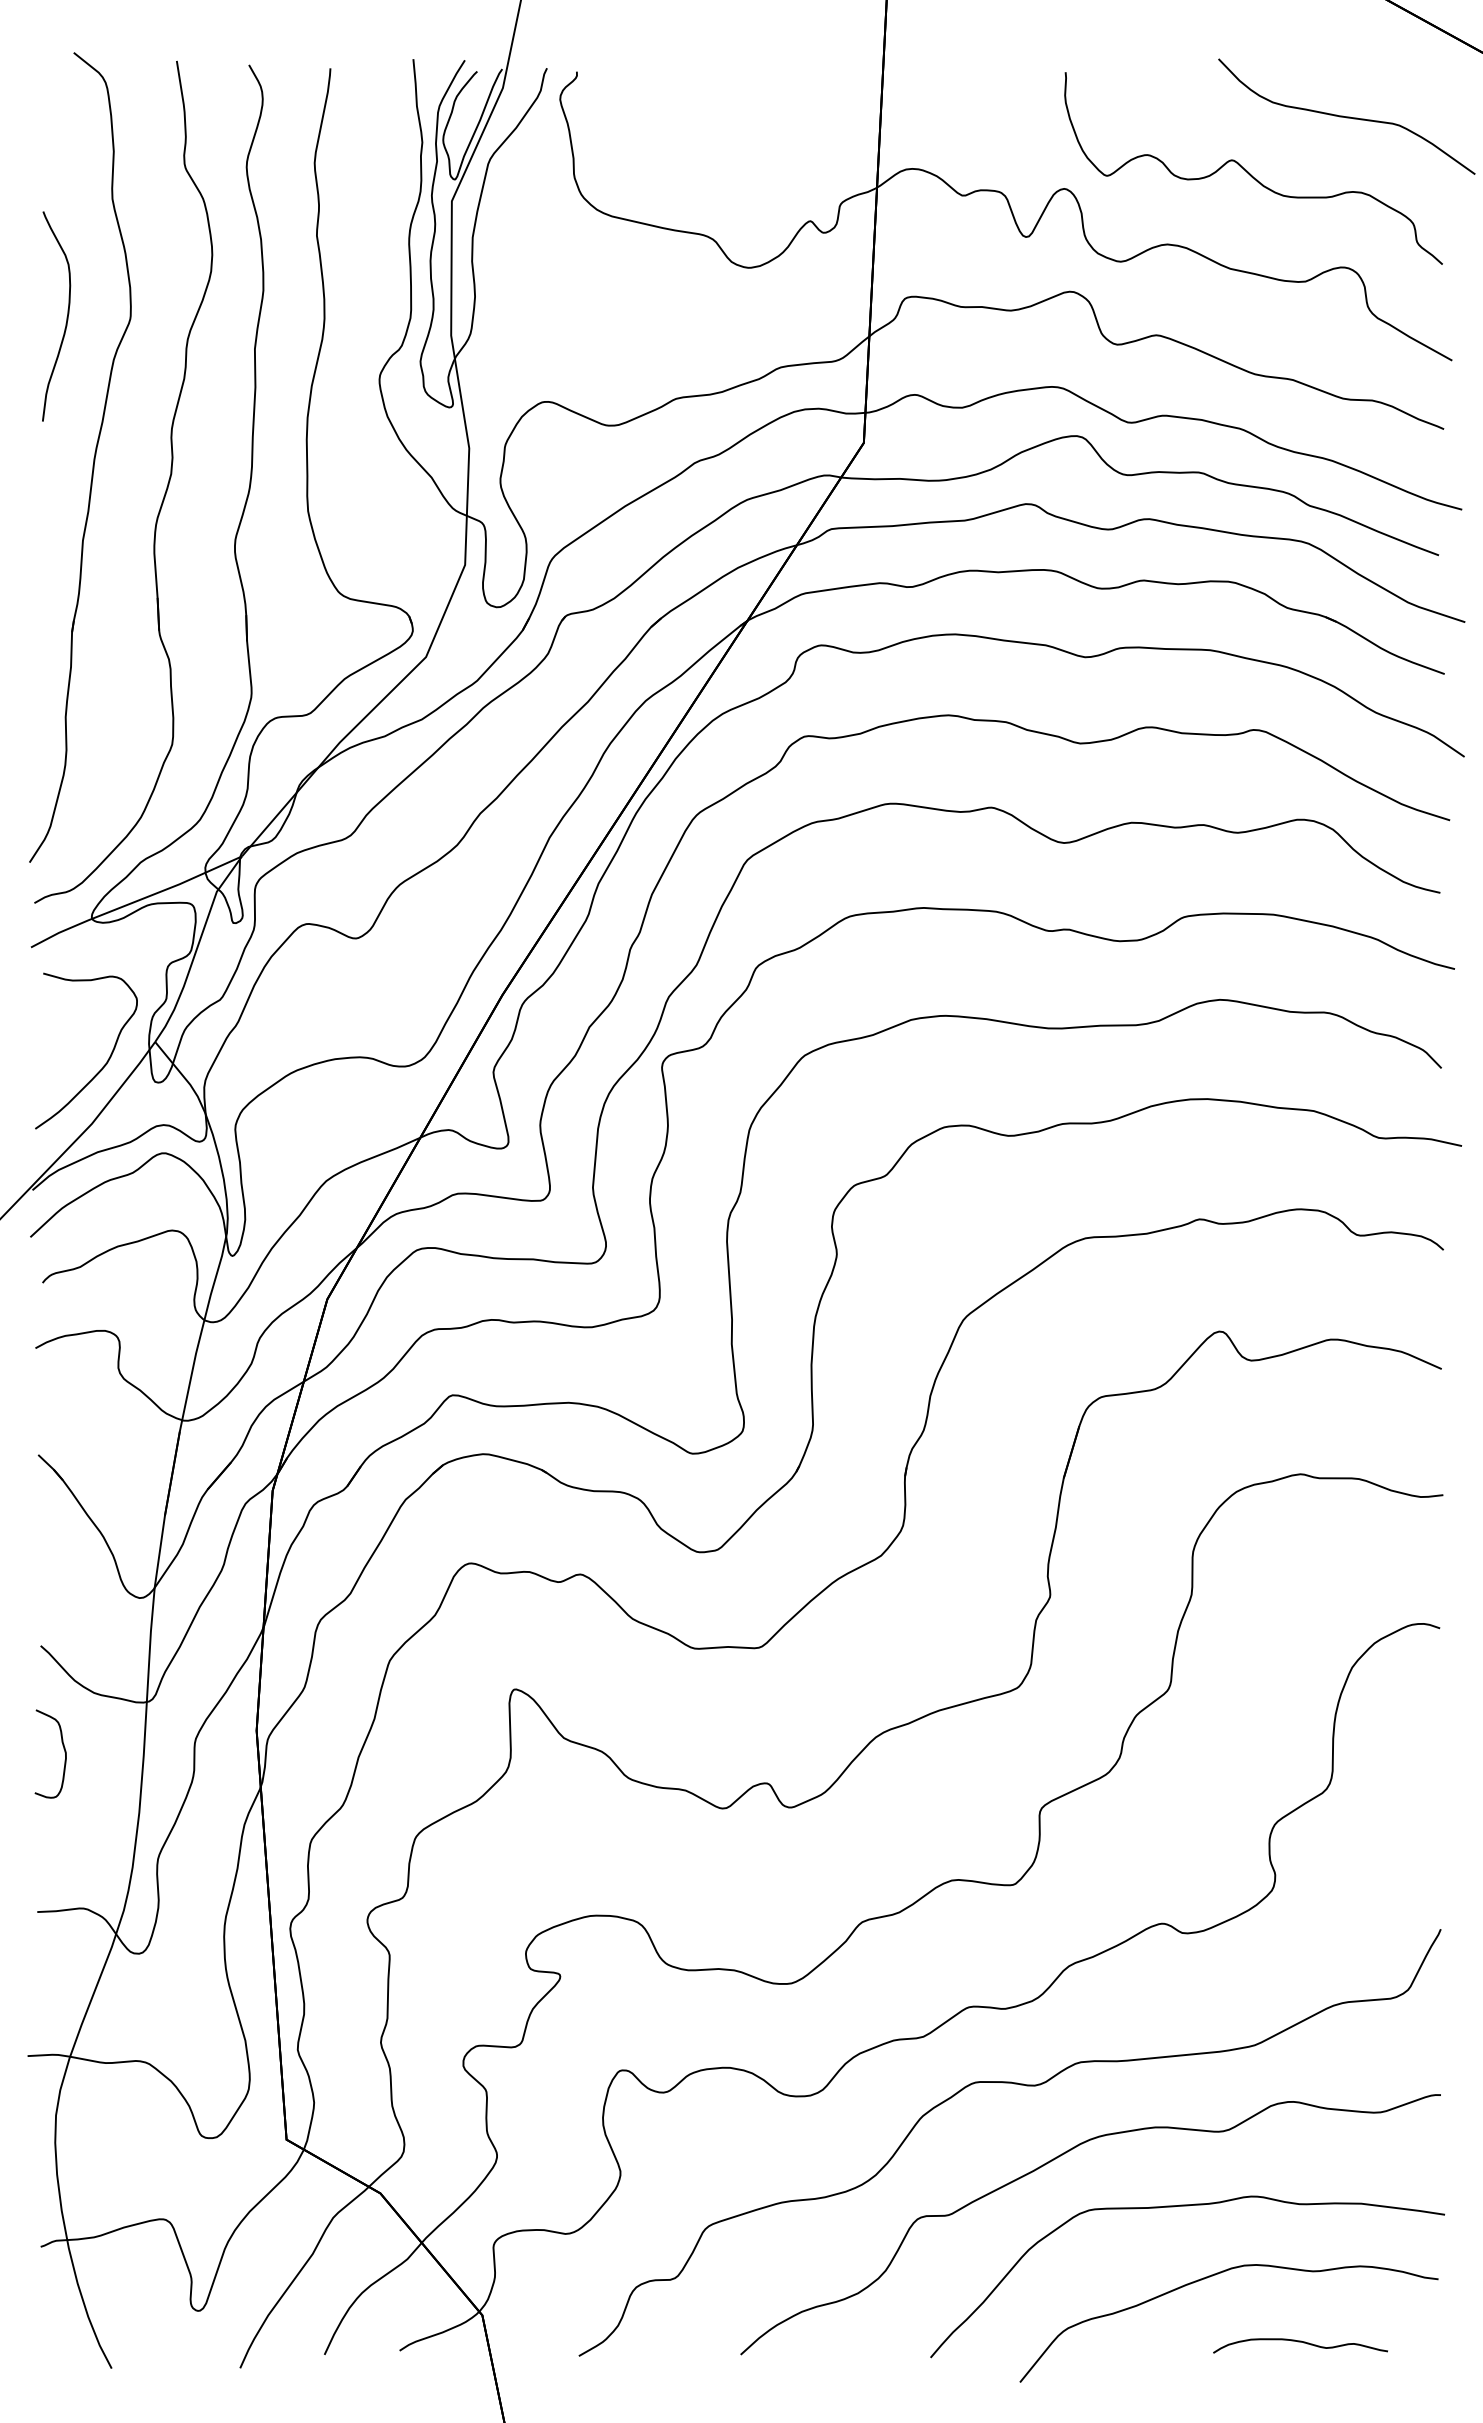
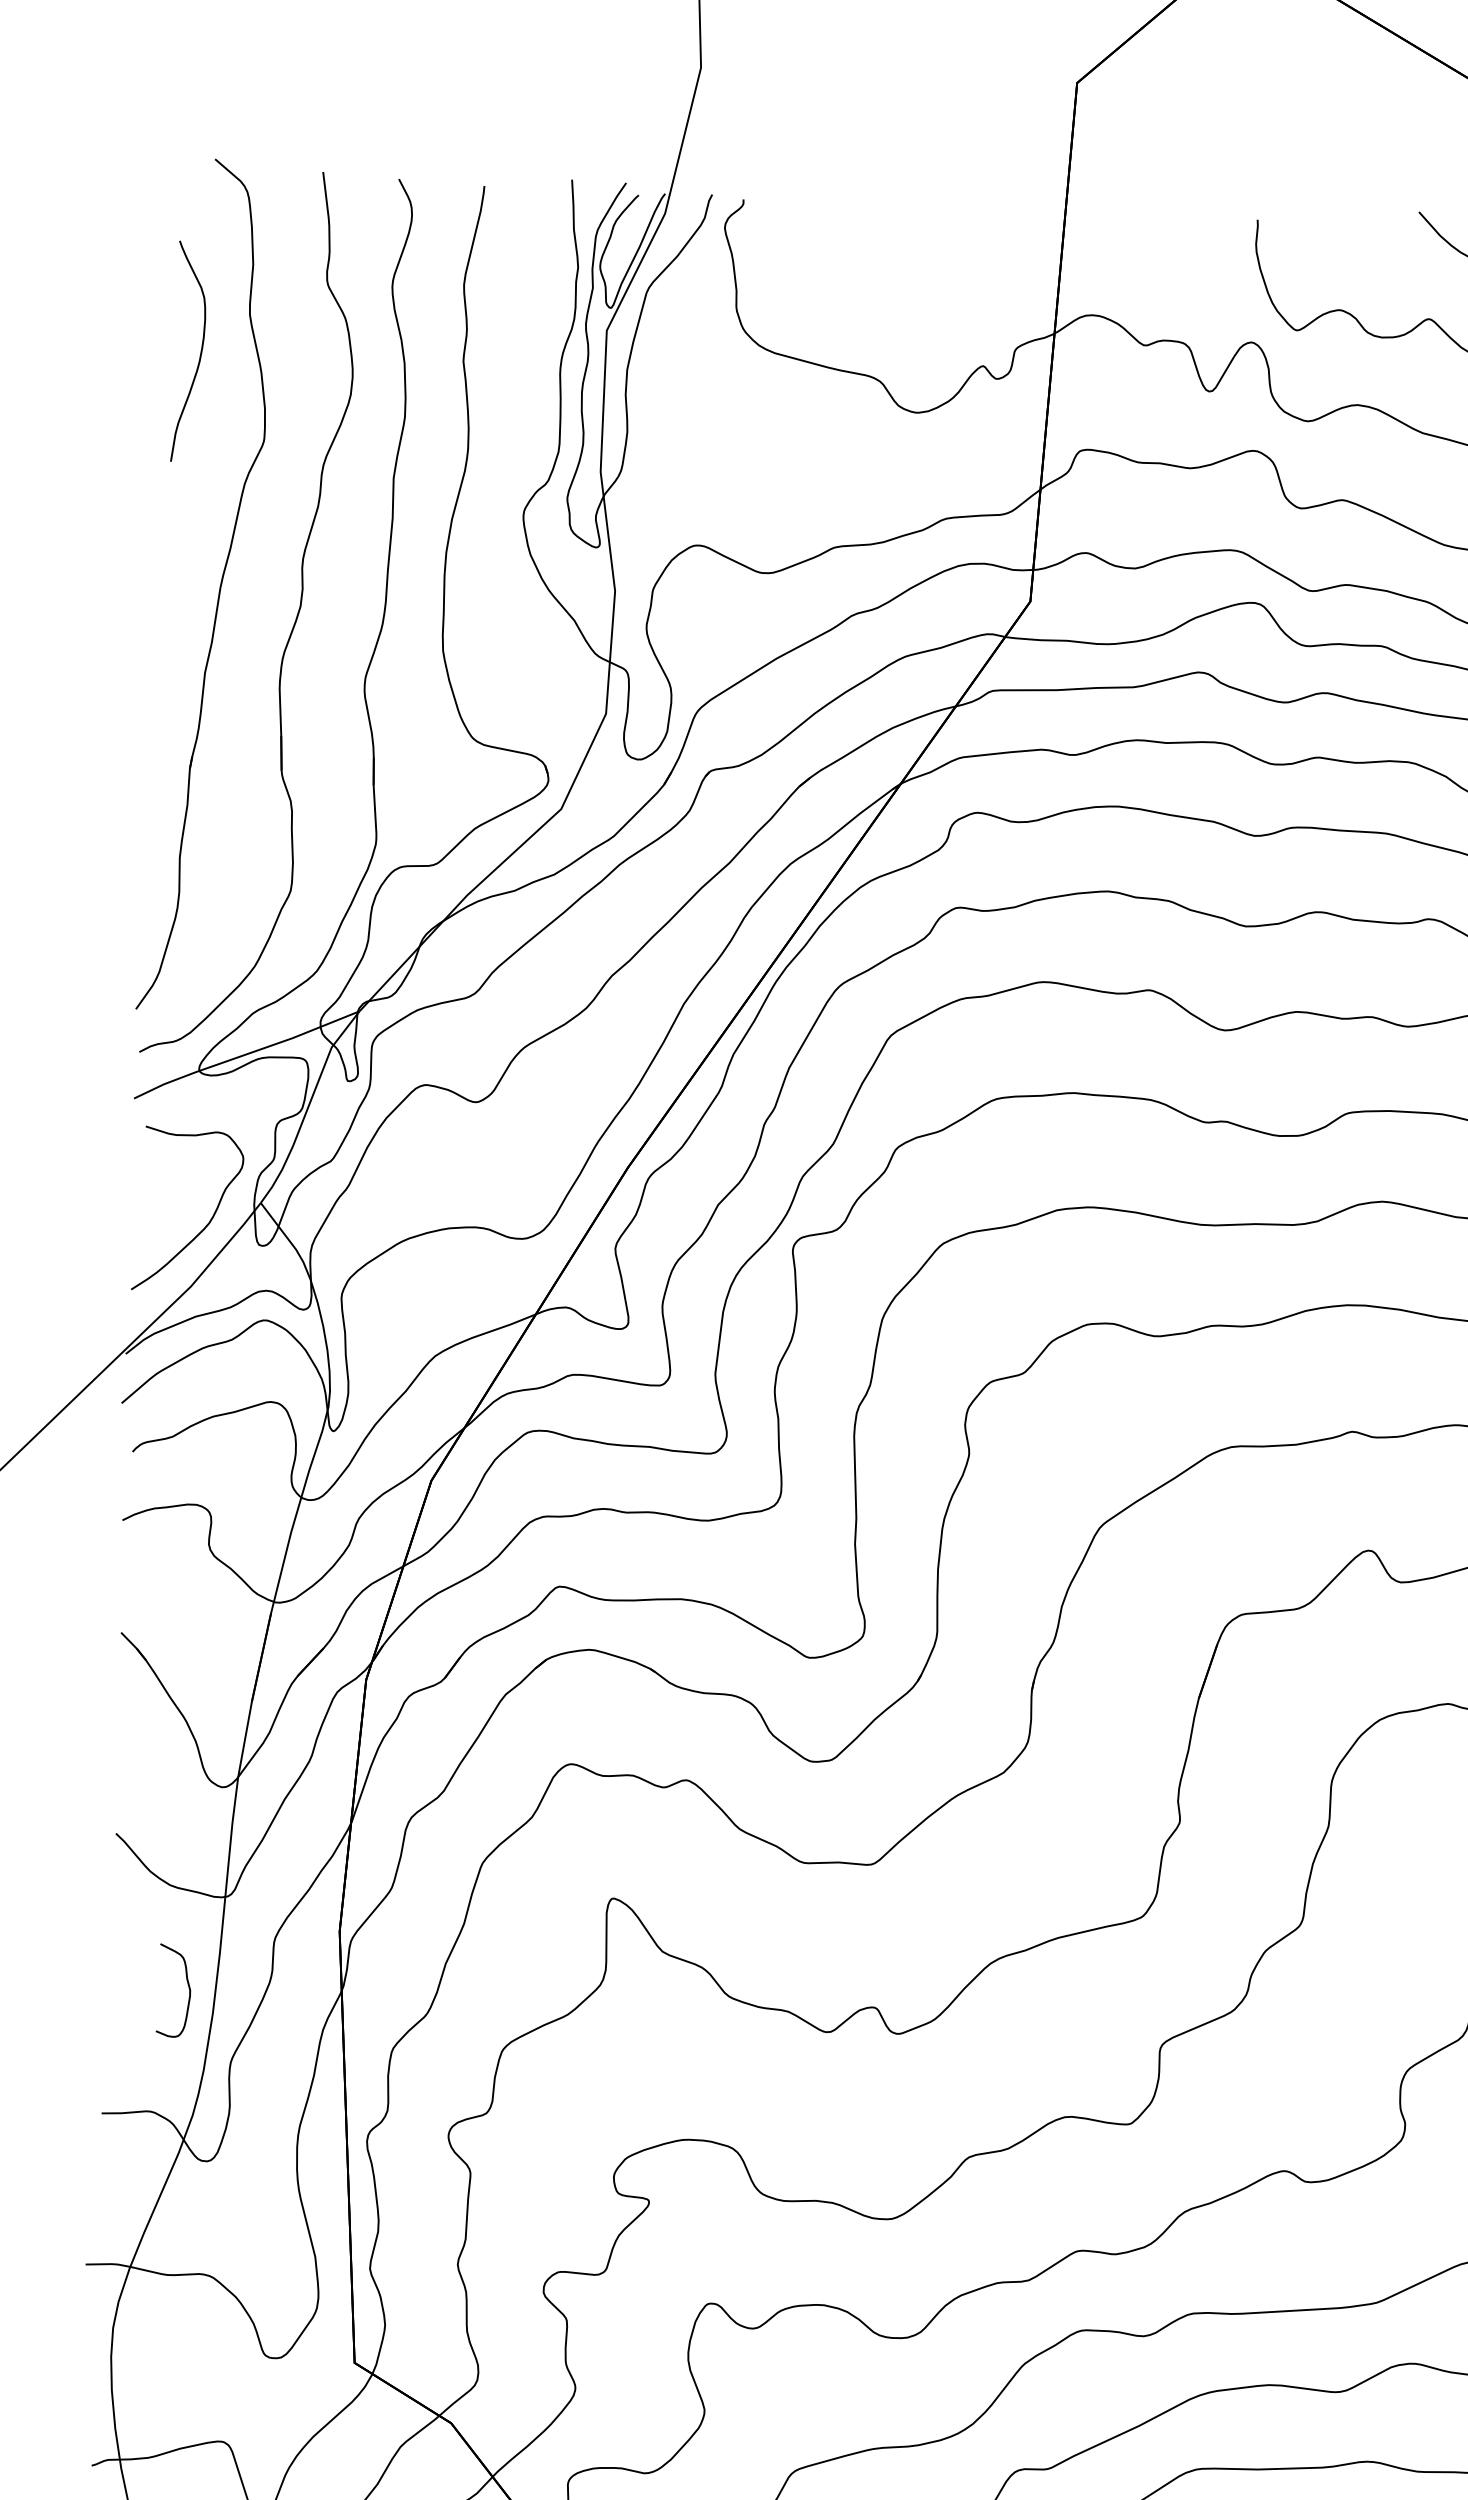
curve: (66, 317) -> (200, 353), moved
curve: (63, 1749) -> (187, 1986), moved

